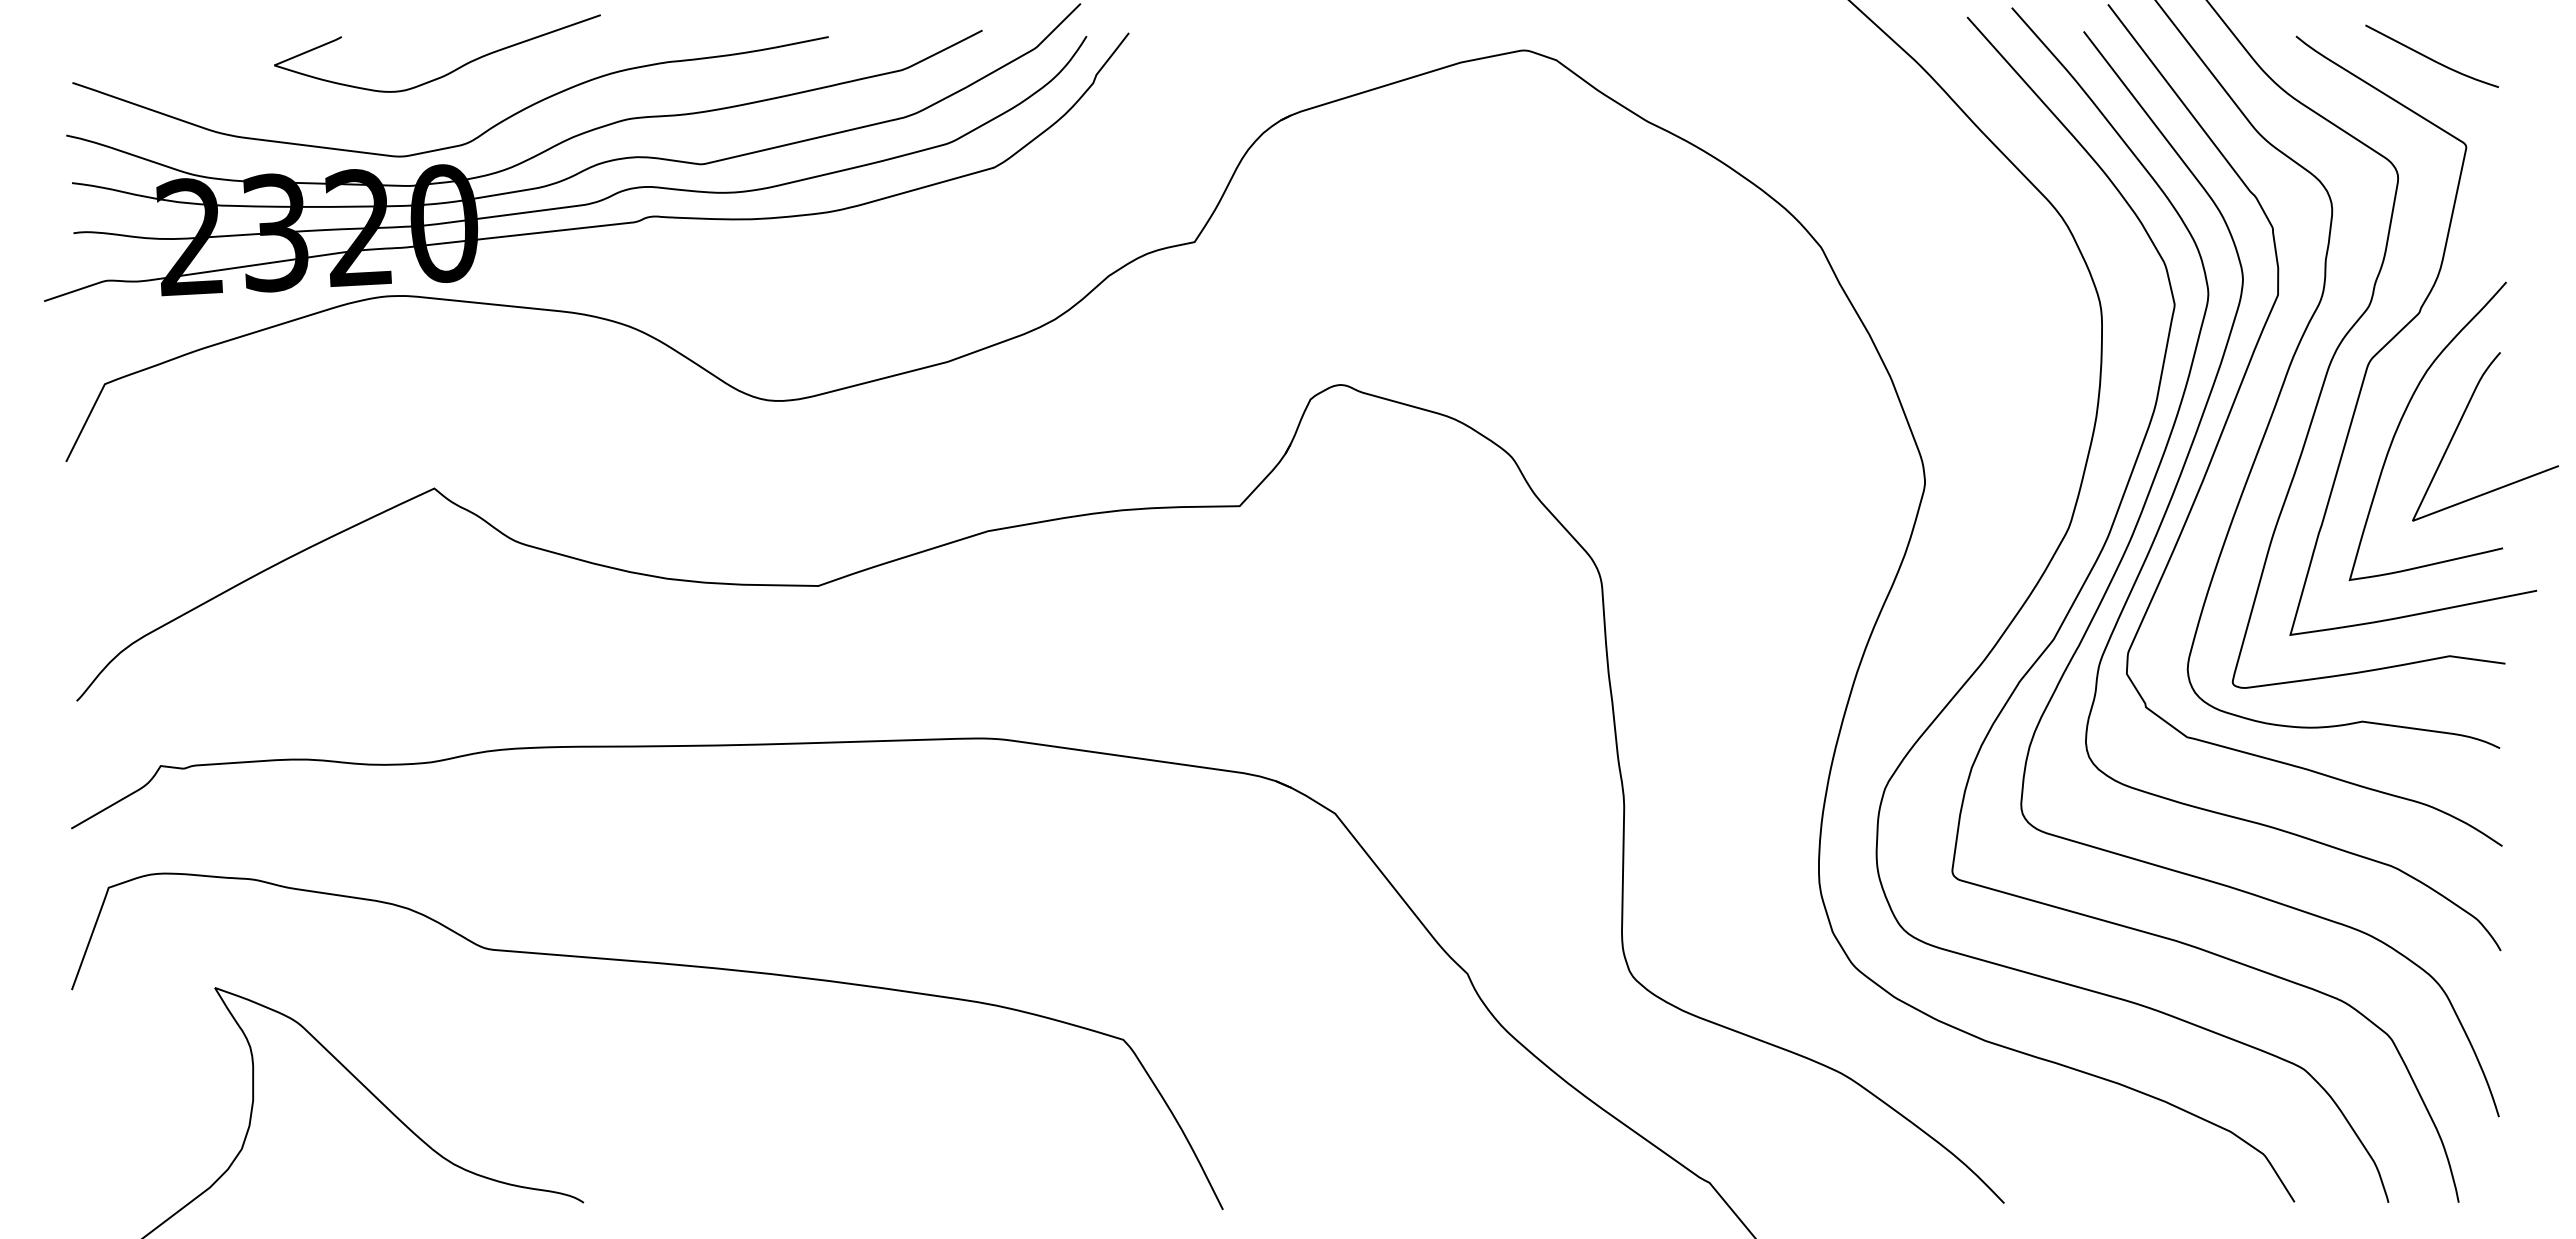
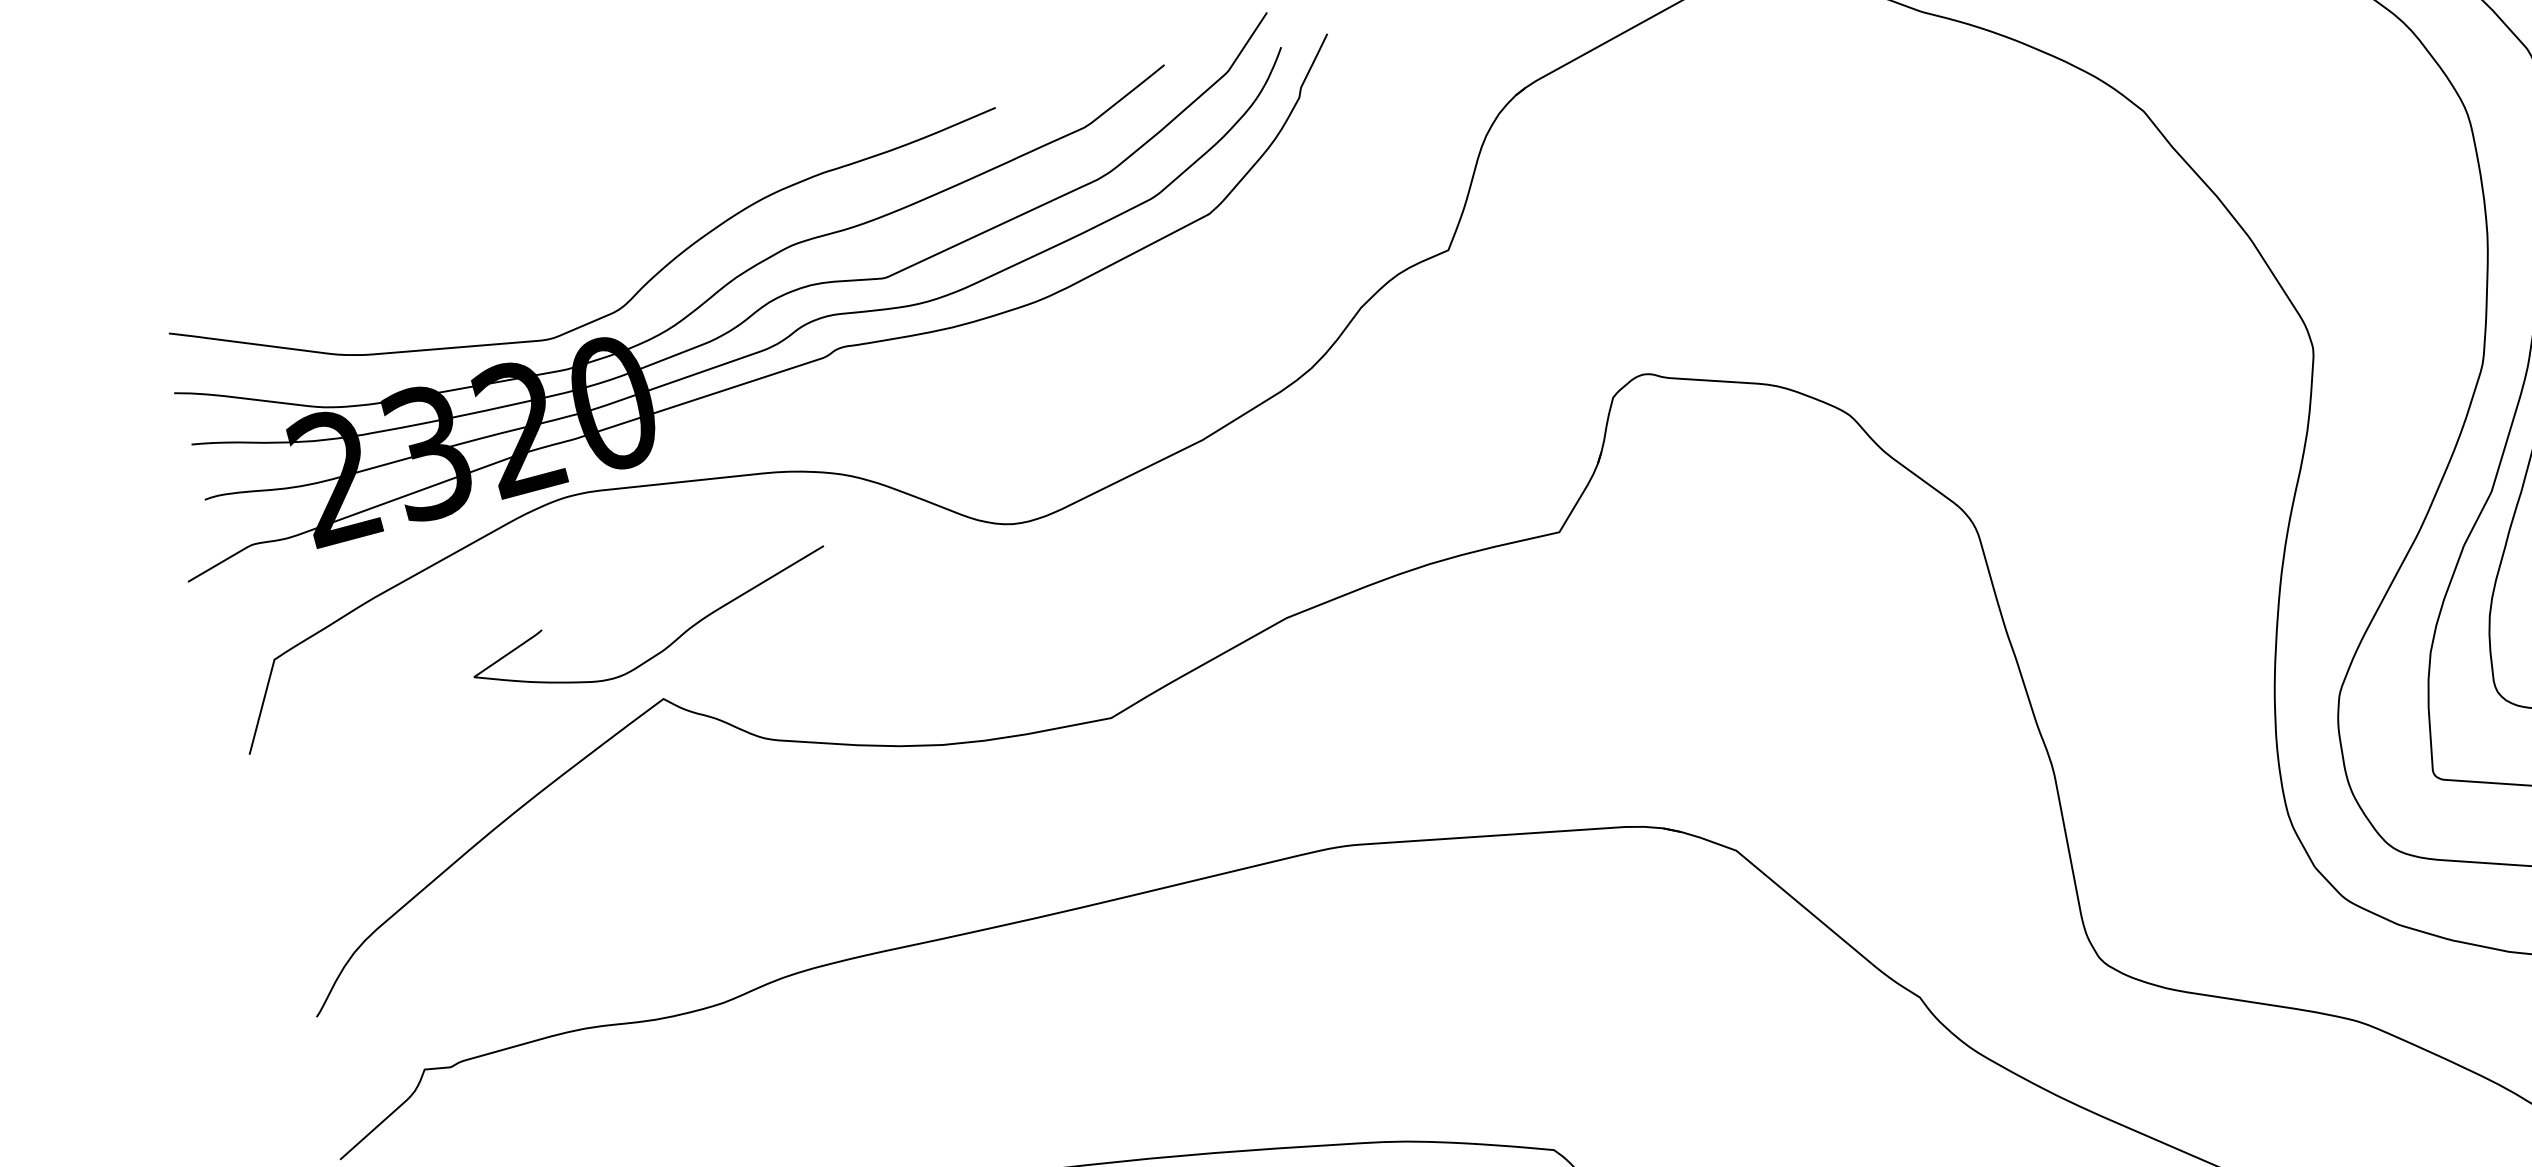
curve: (446, 73) -> (666, 646), moved

